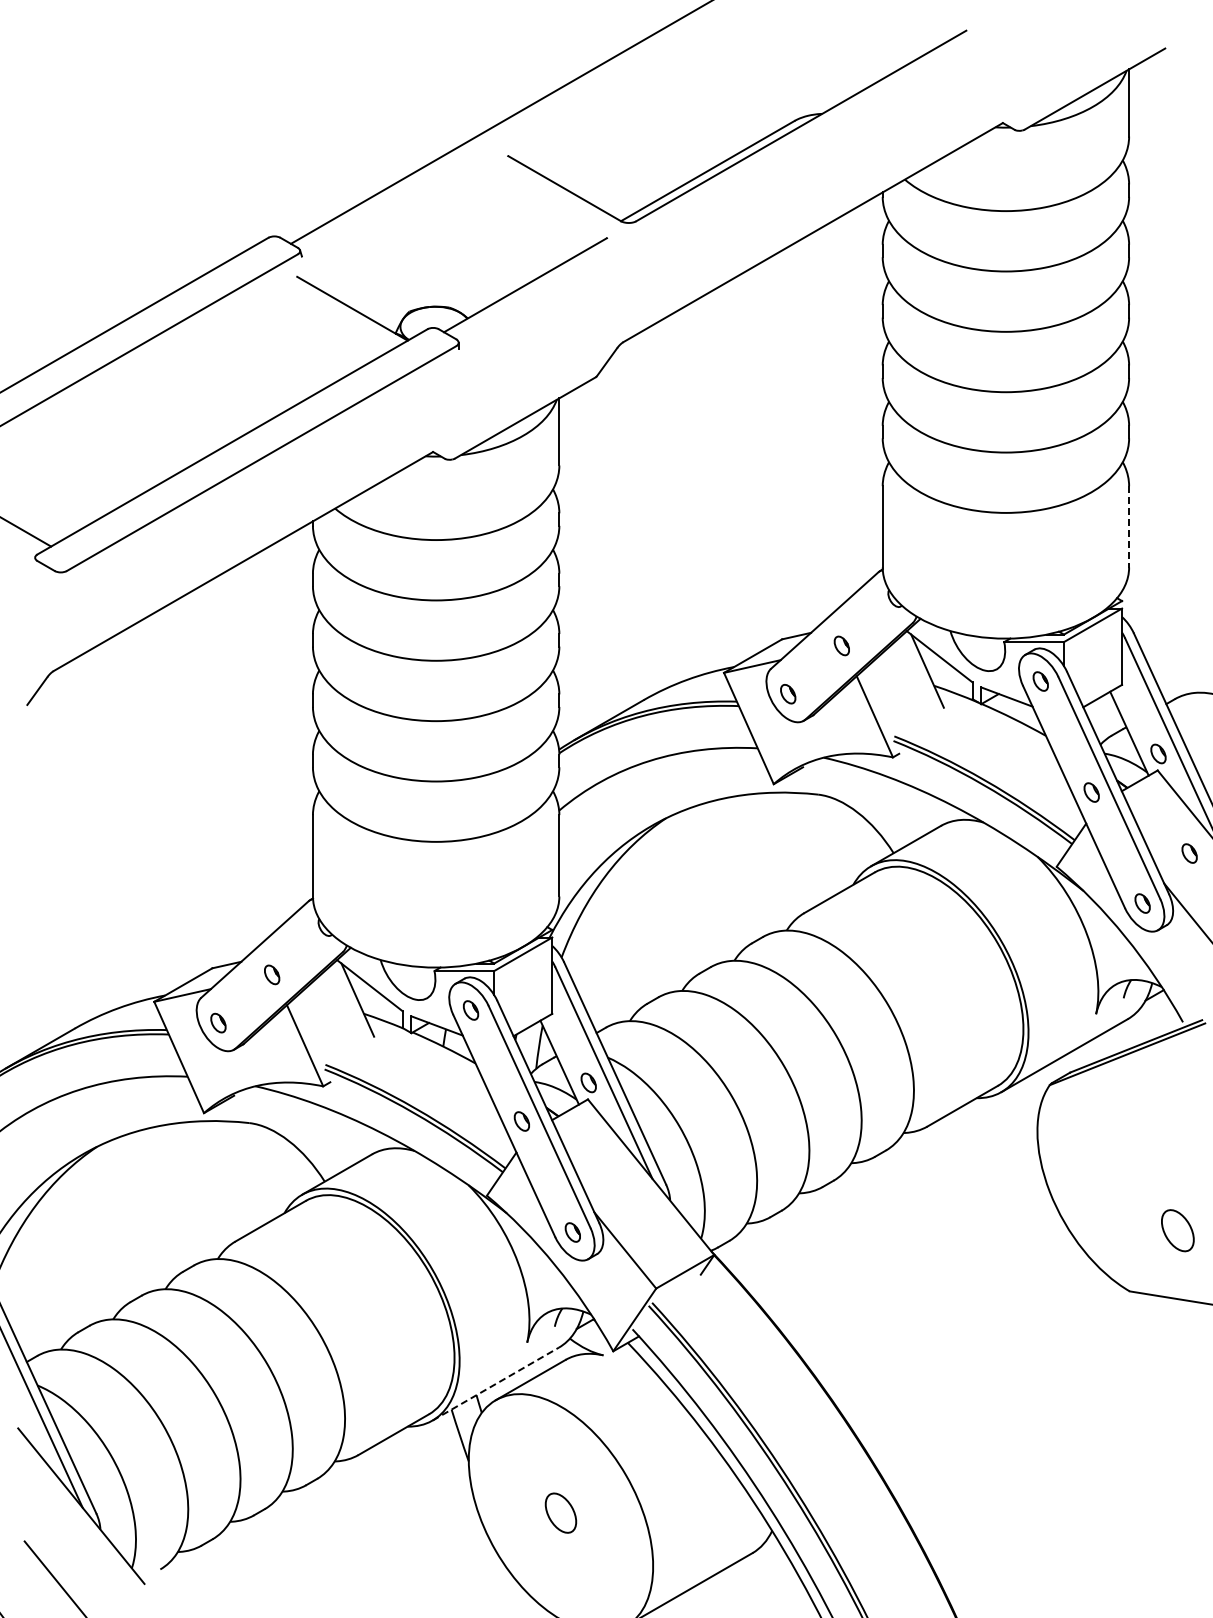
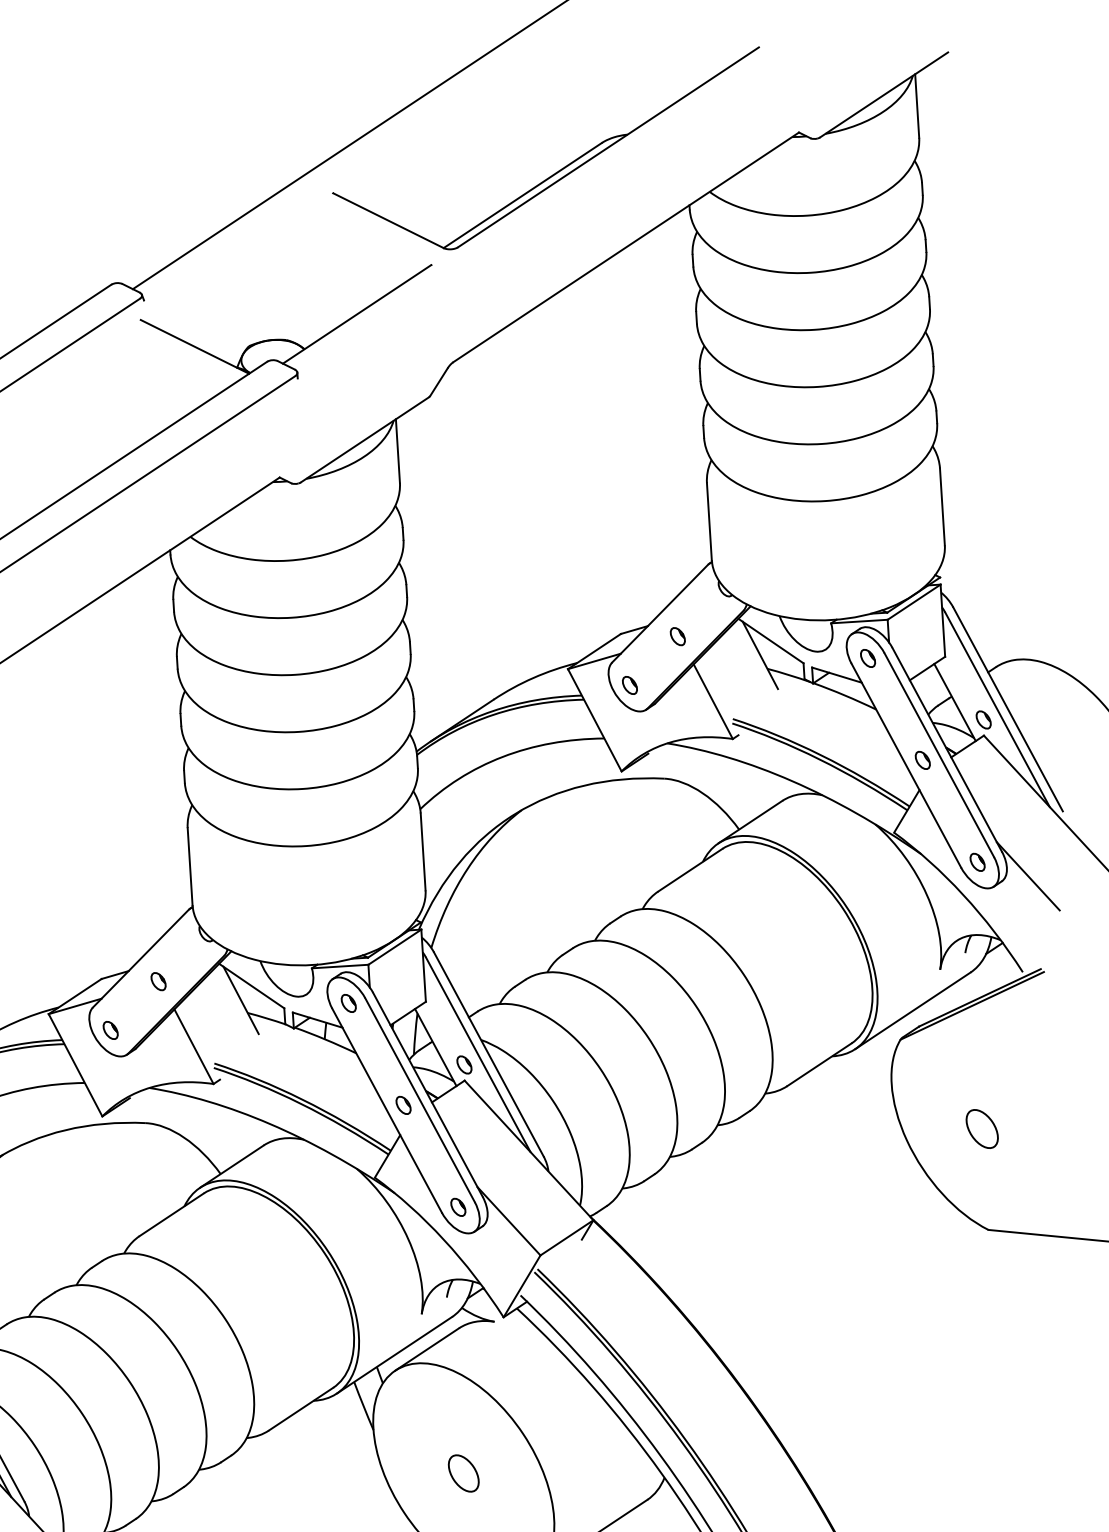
line: (1129, 526) -> (942, 506), dashed -> solid
part: (1189, 853) -> (1018, 812), removed
part: (1177, 1230) -> (981, 1128), moved
line: (495, 1384) -> (394, 1355), dashed -> solid

